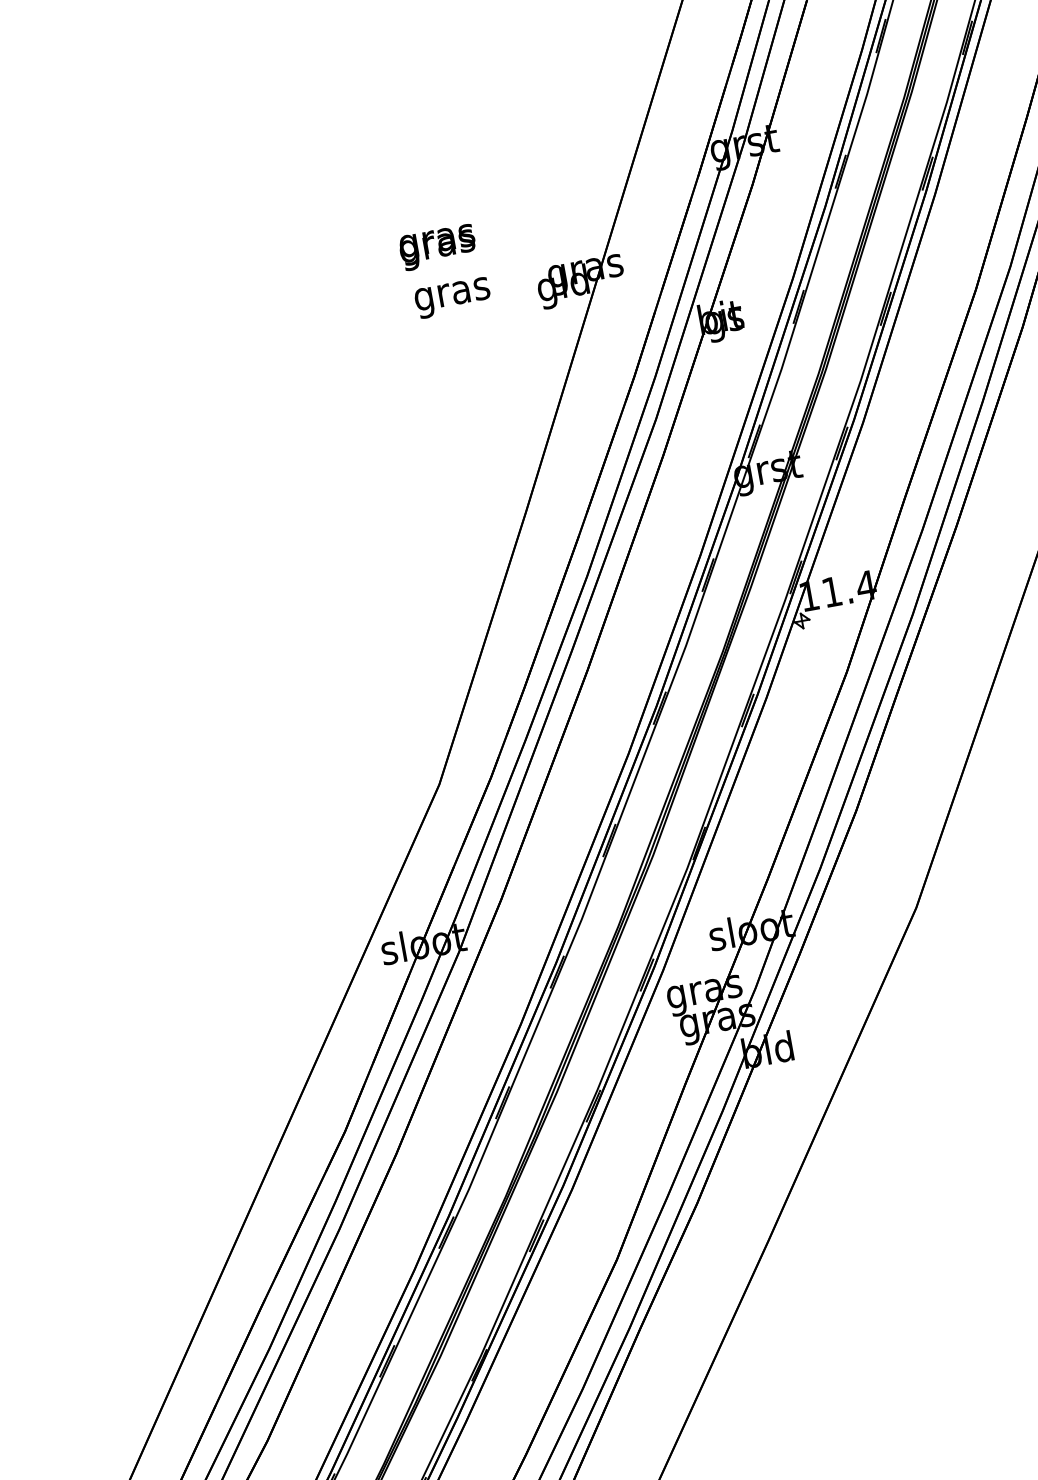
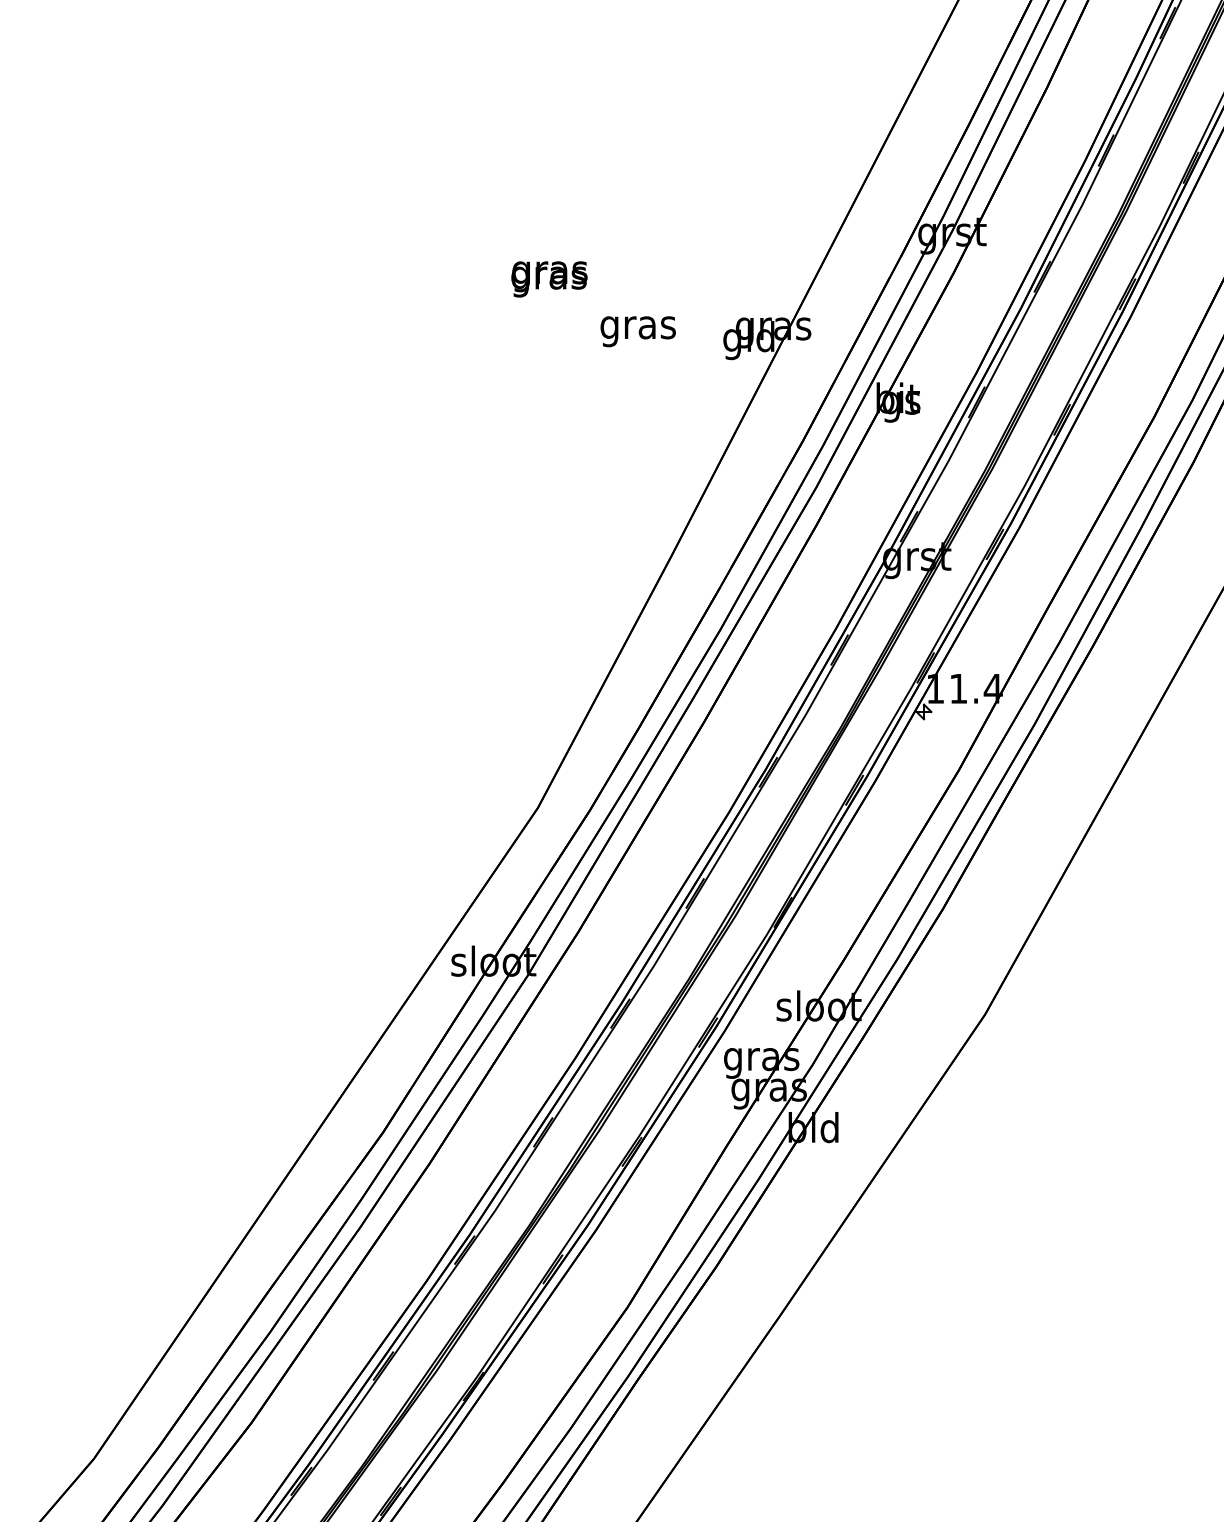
text: (437, 247) -> (549, 279), moved

